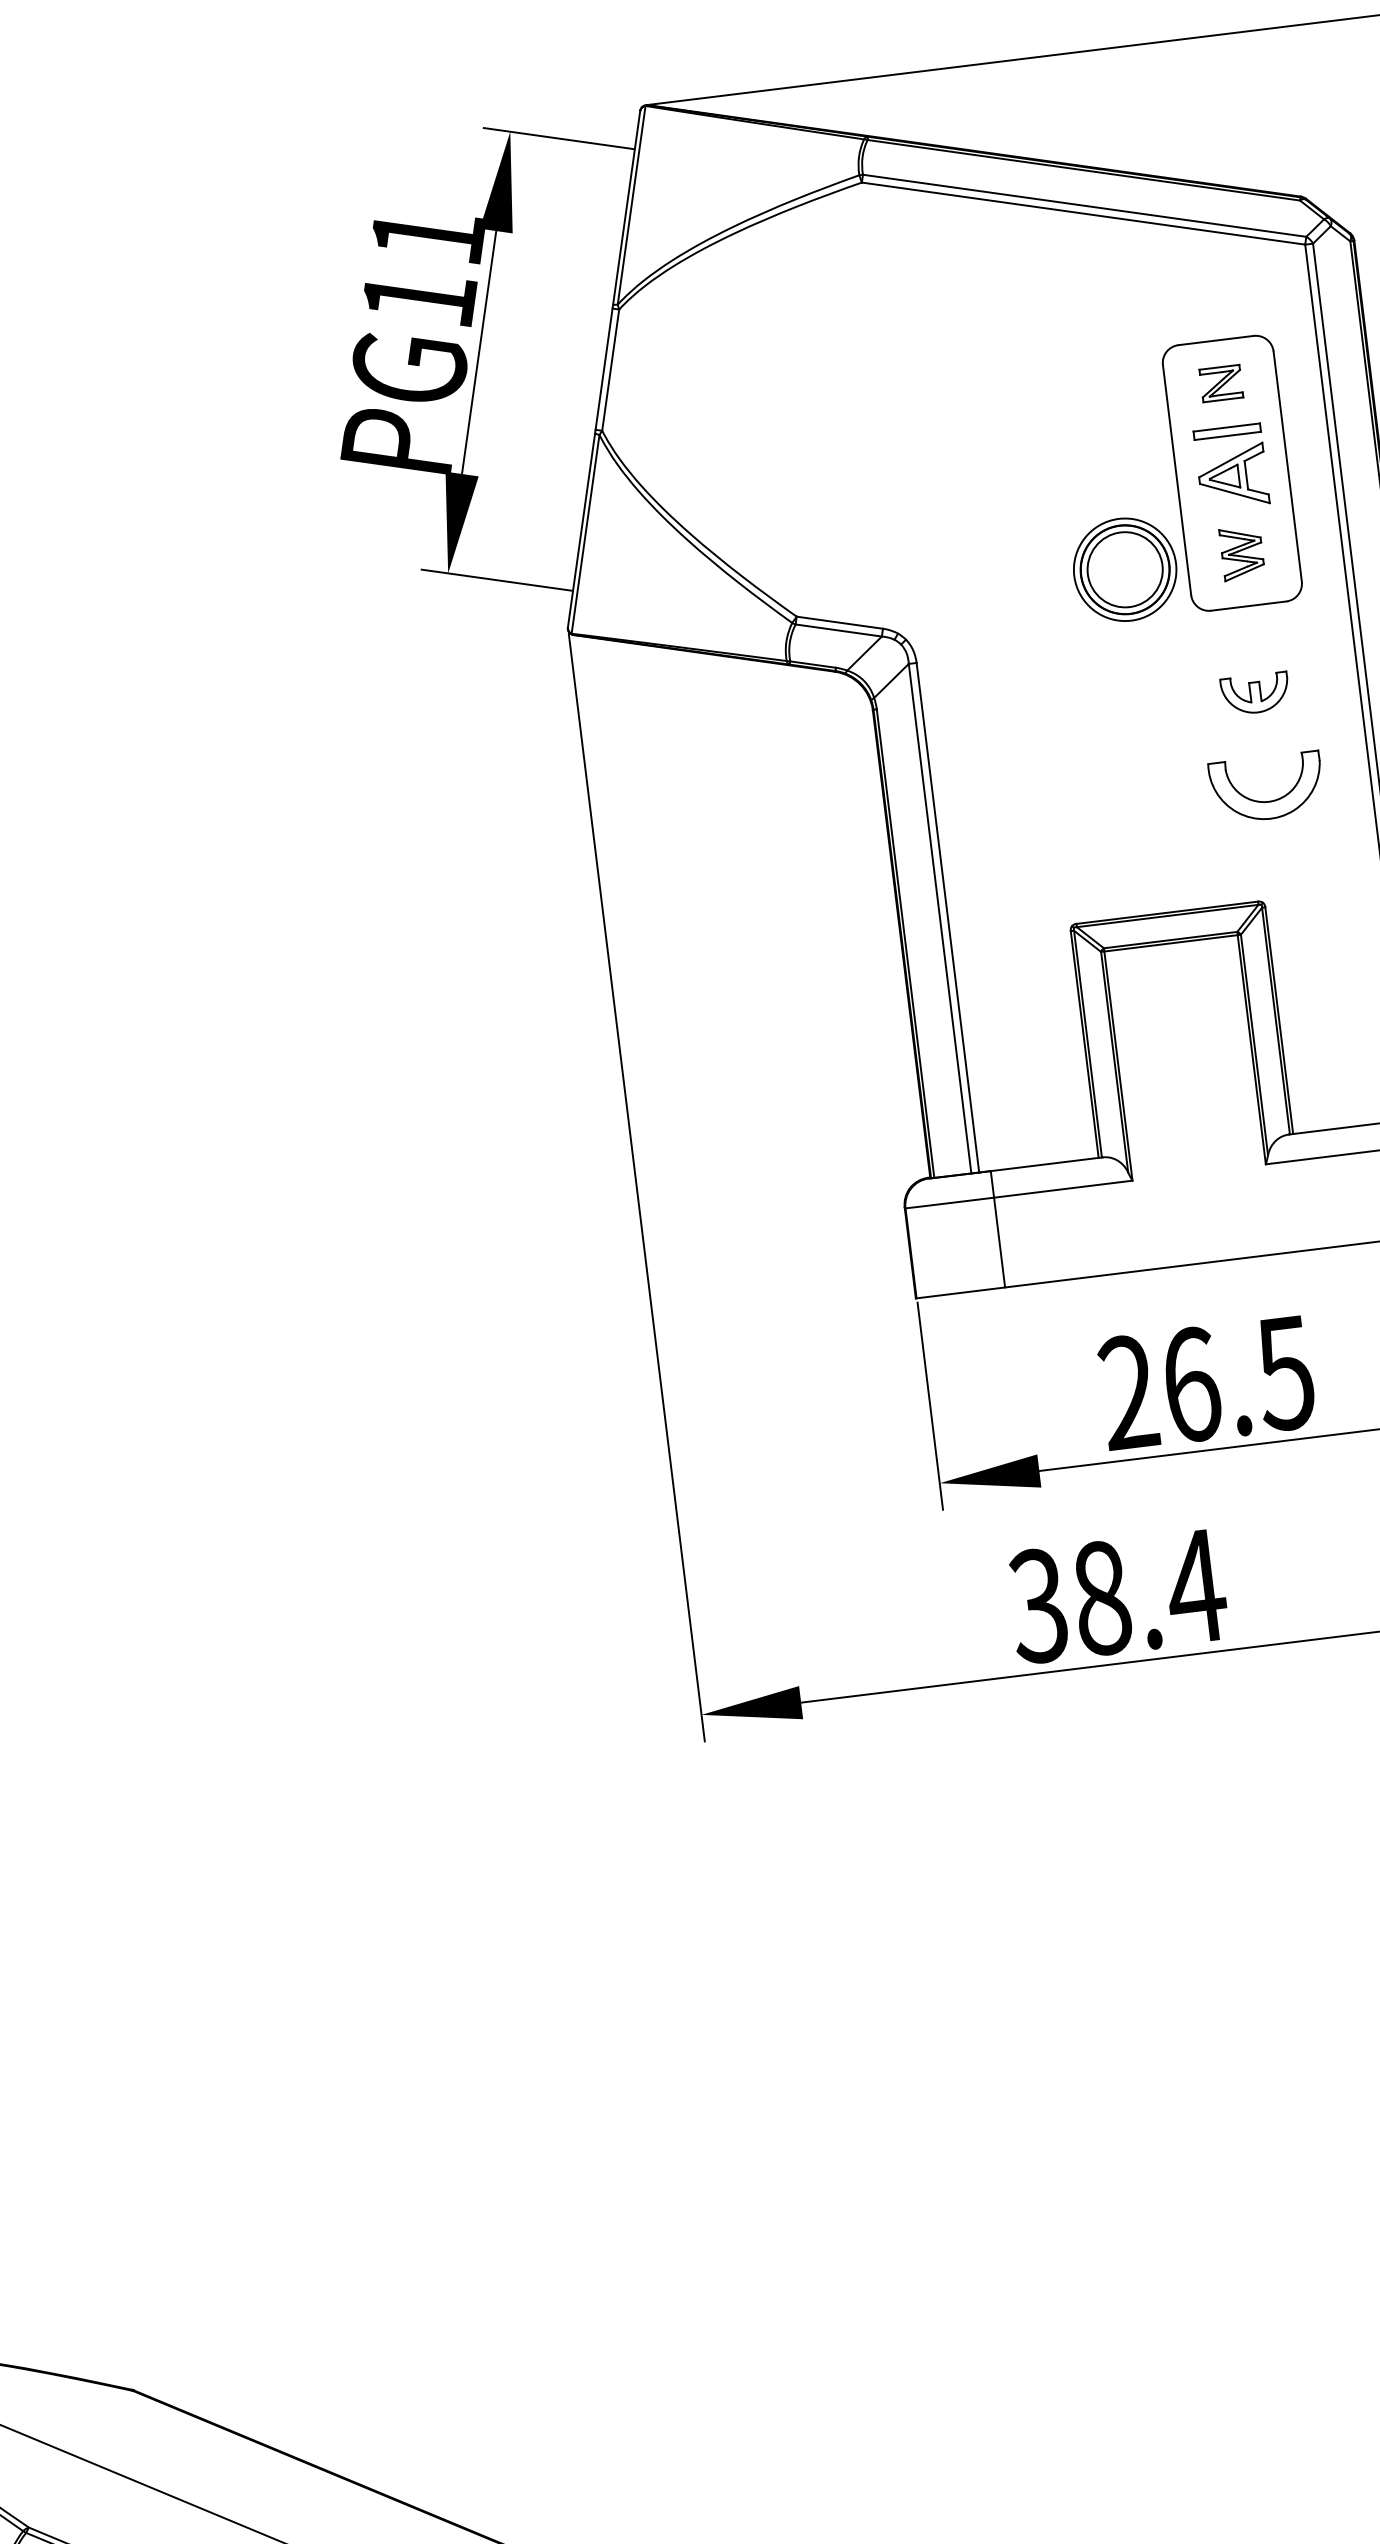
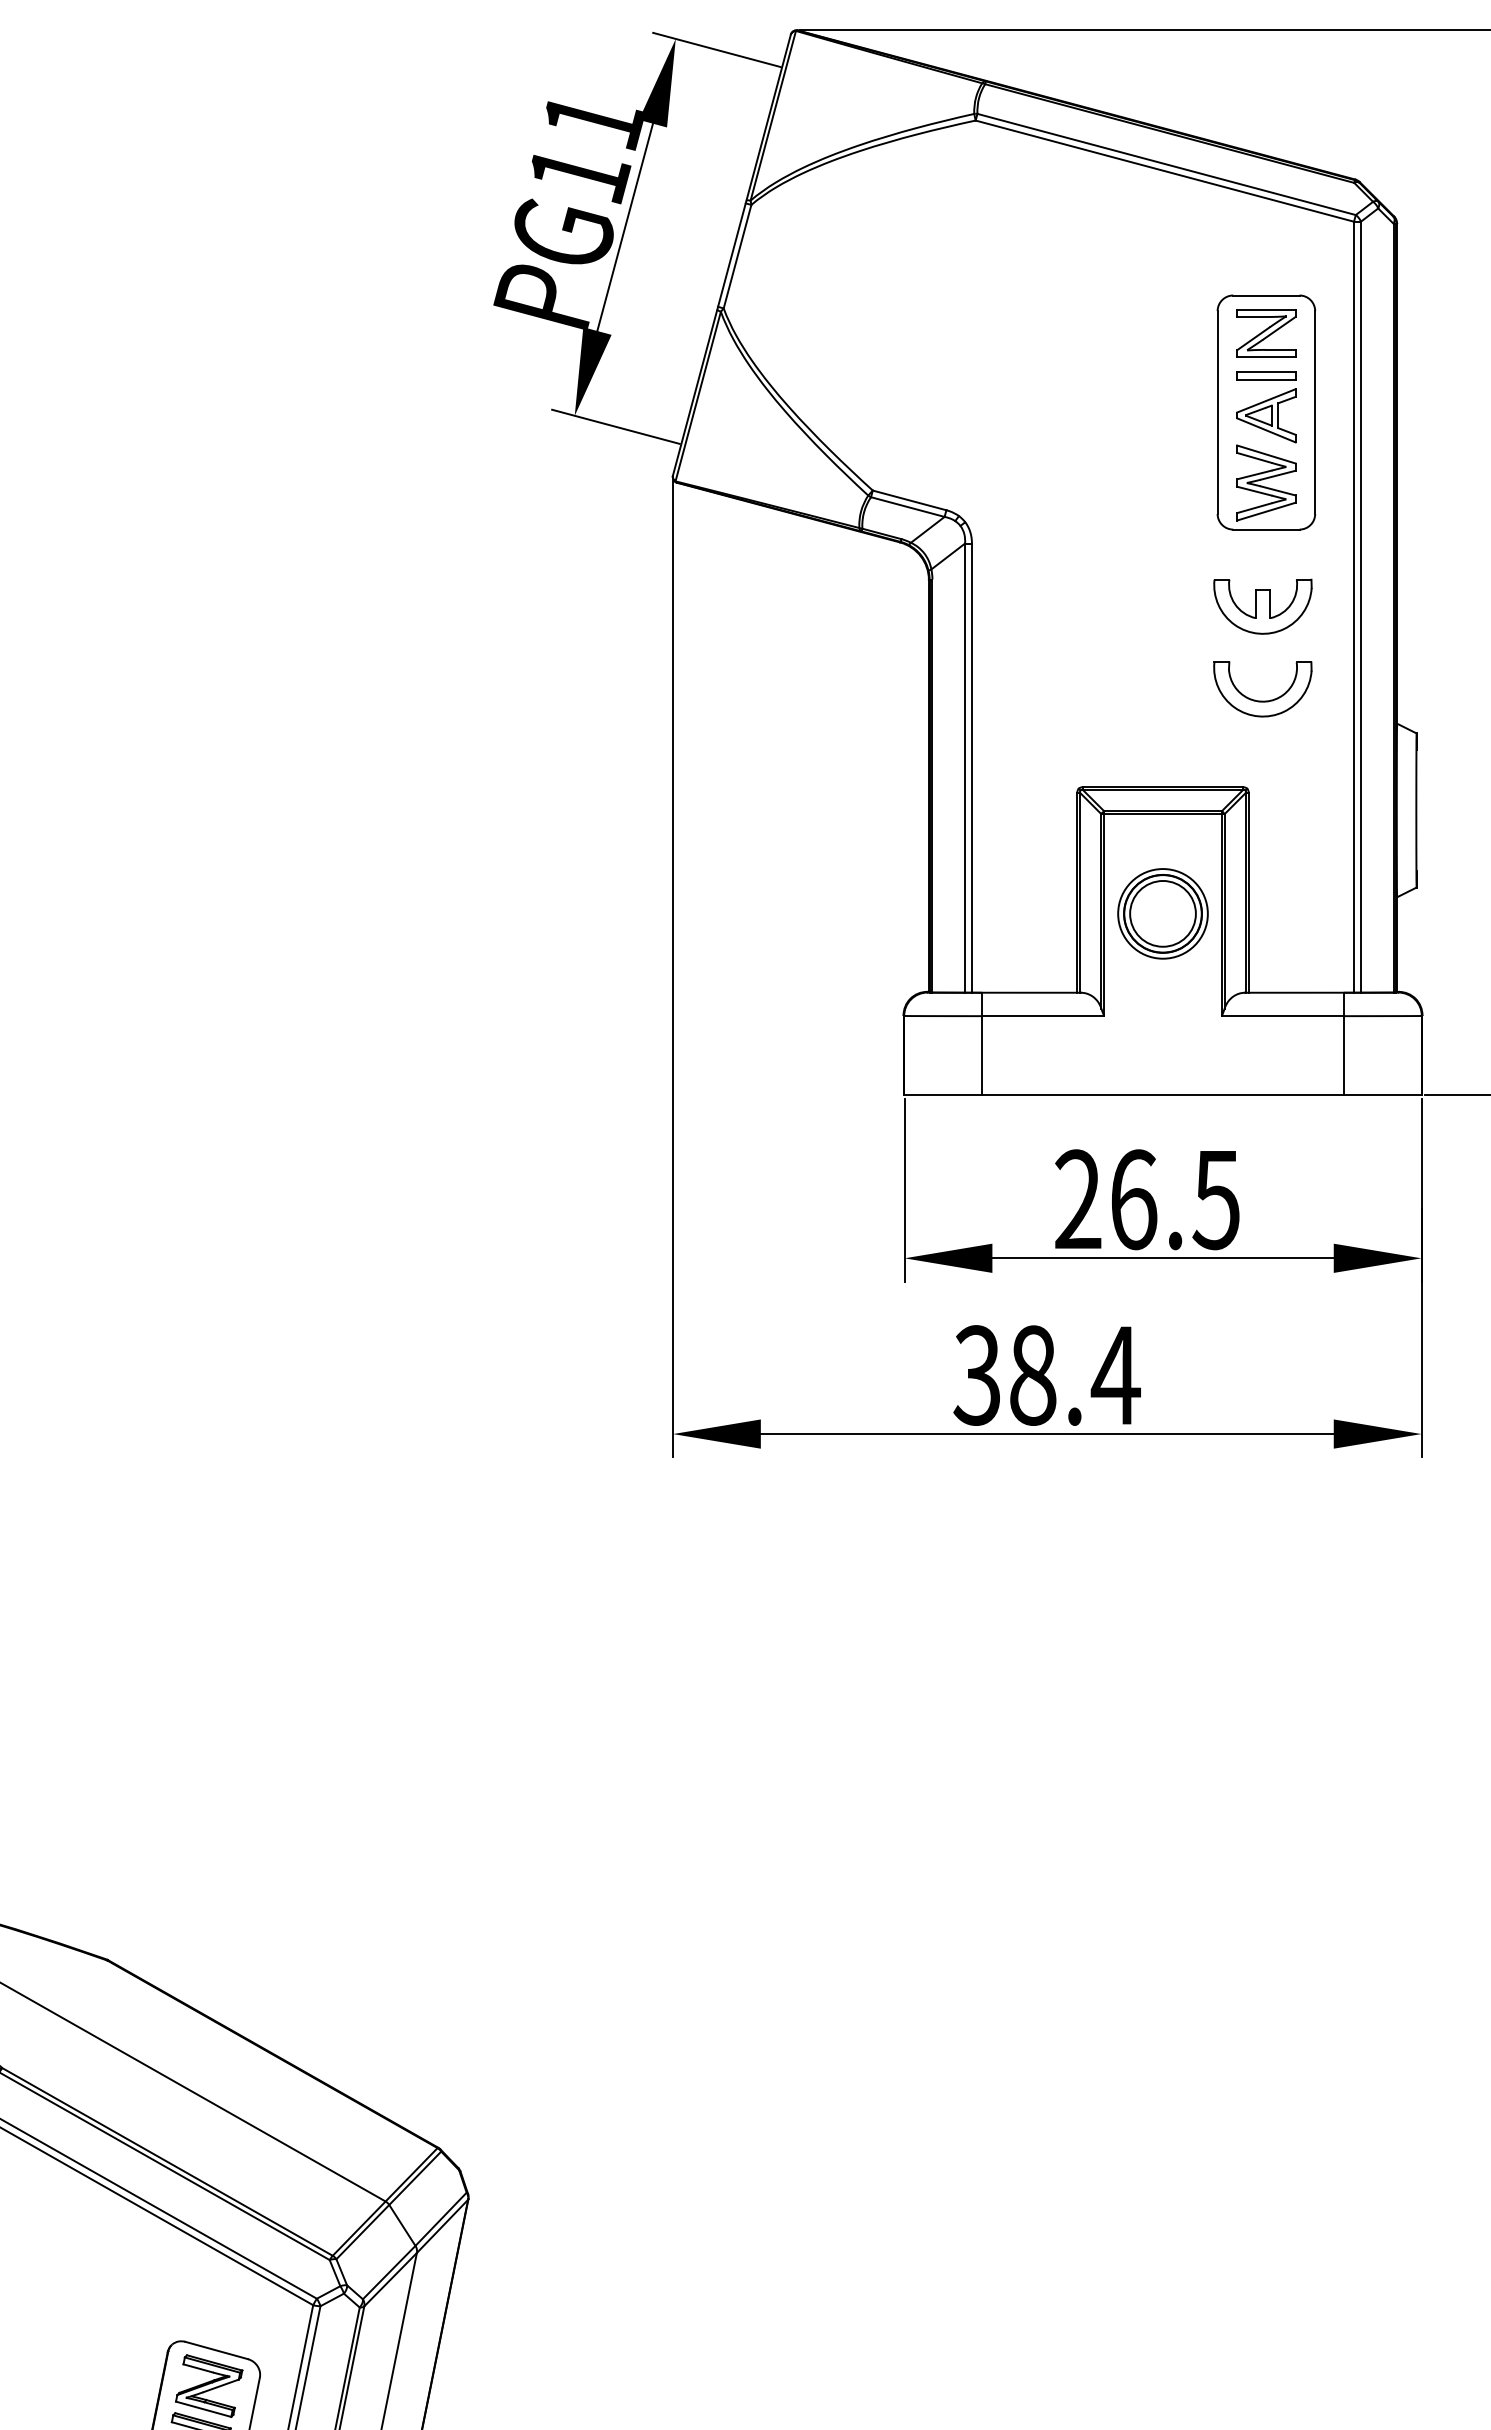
part: (1221, 383) -> (1266, 333), size x1.67
part: (1242, 552) -> (1266, 482), size x1.67
part: (1124, 569) -> (1162, 913), moved
part: (1254, 693) -> (1262, 606), size x1.67

